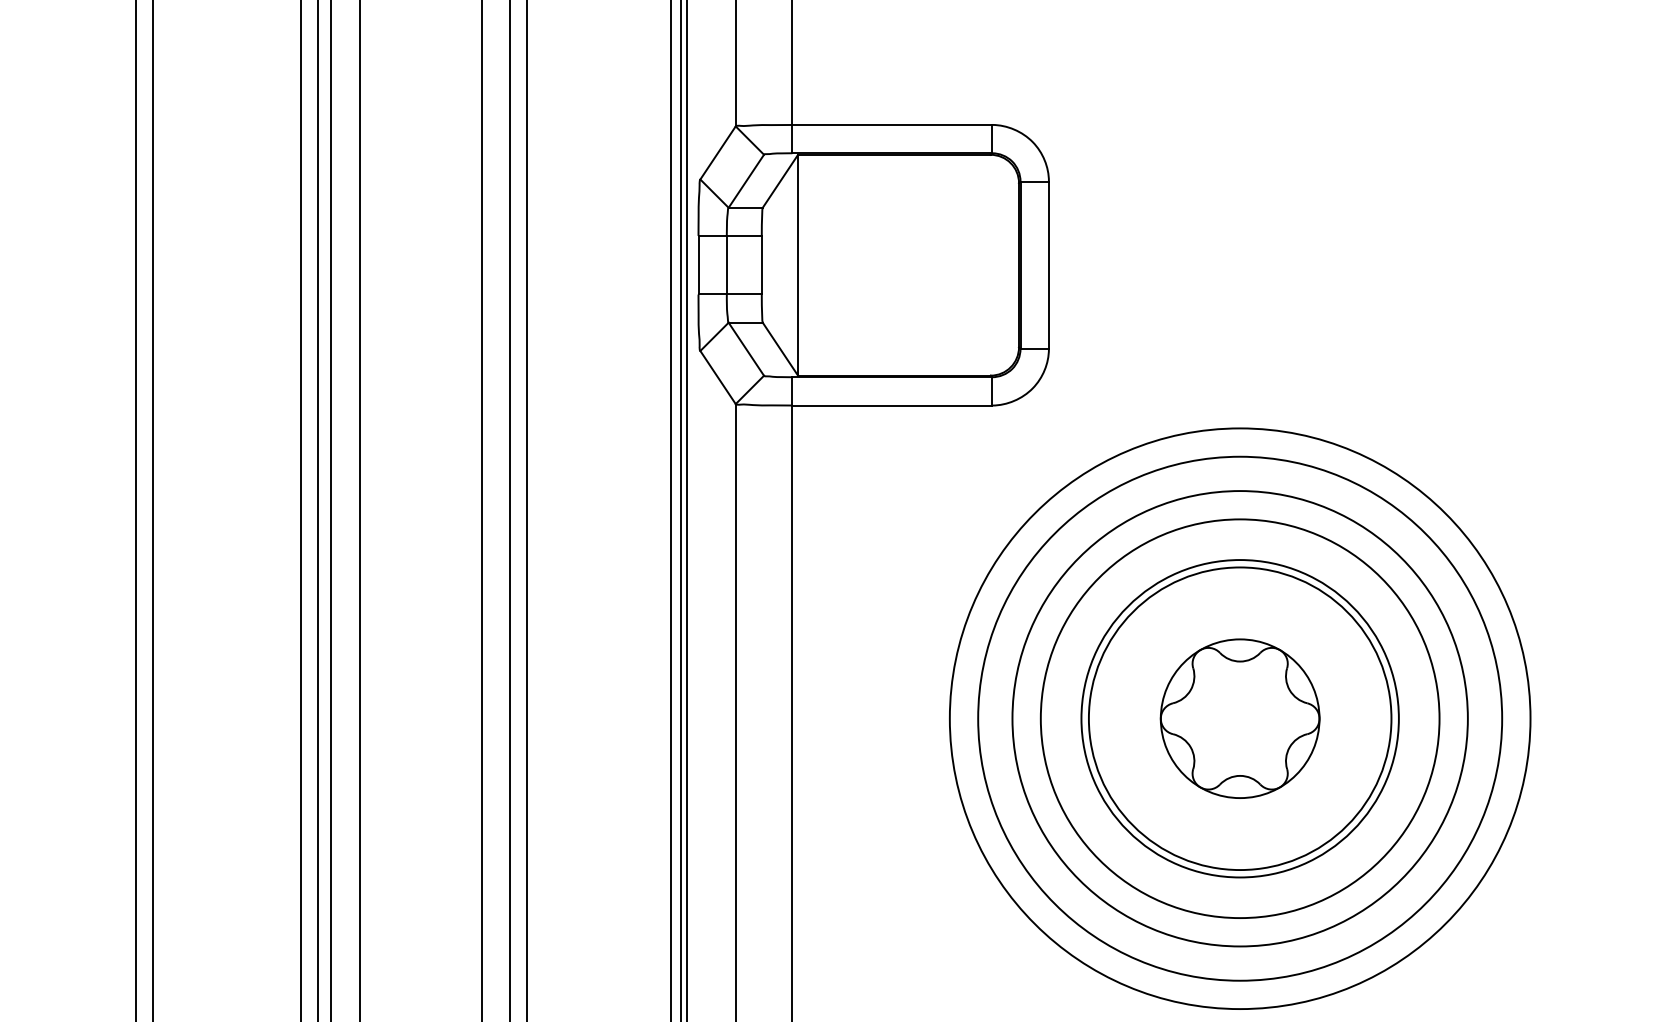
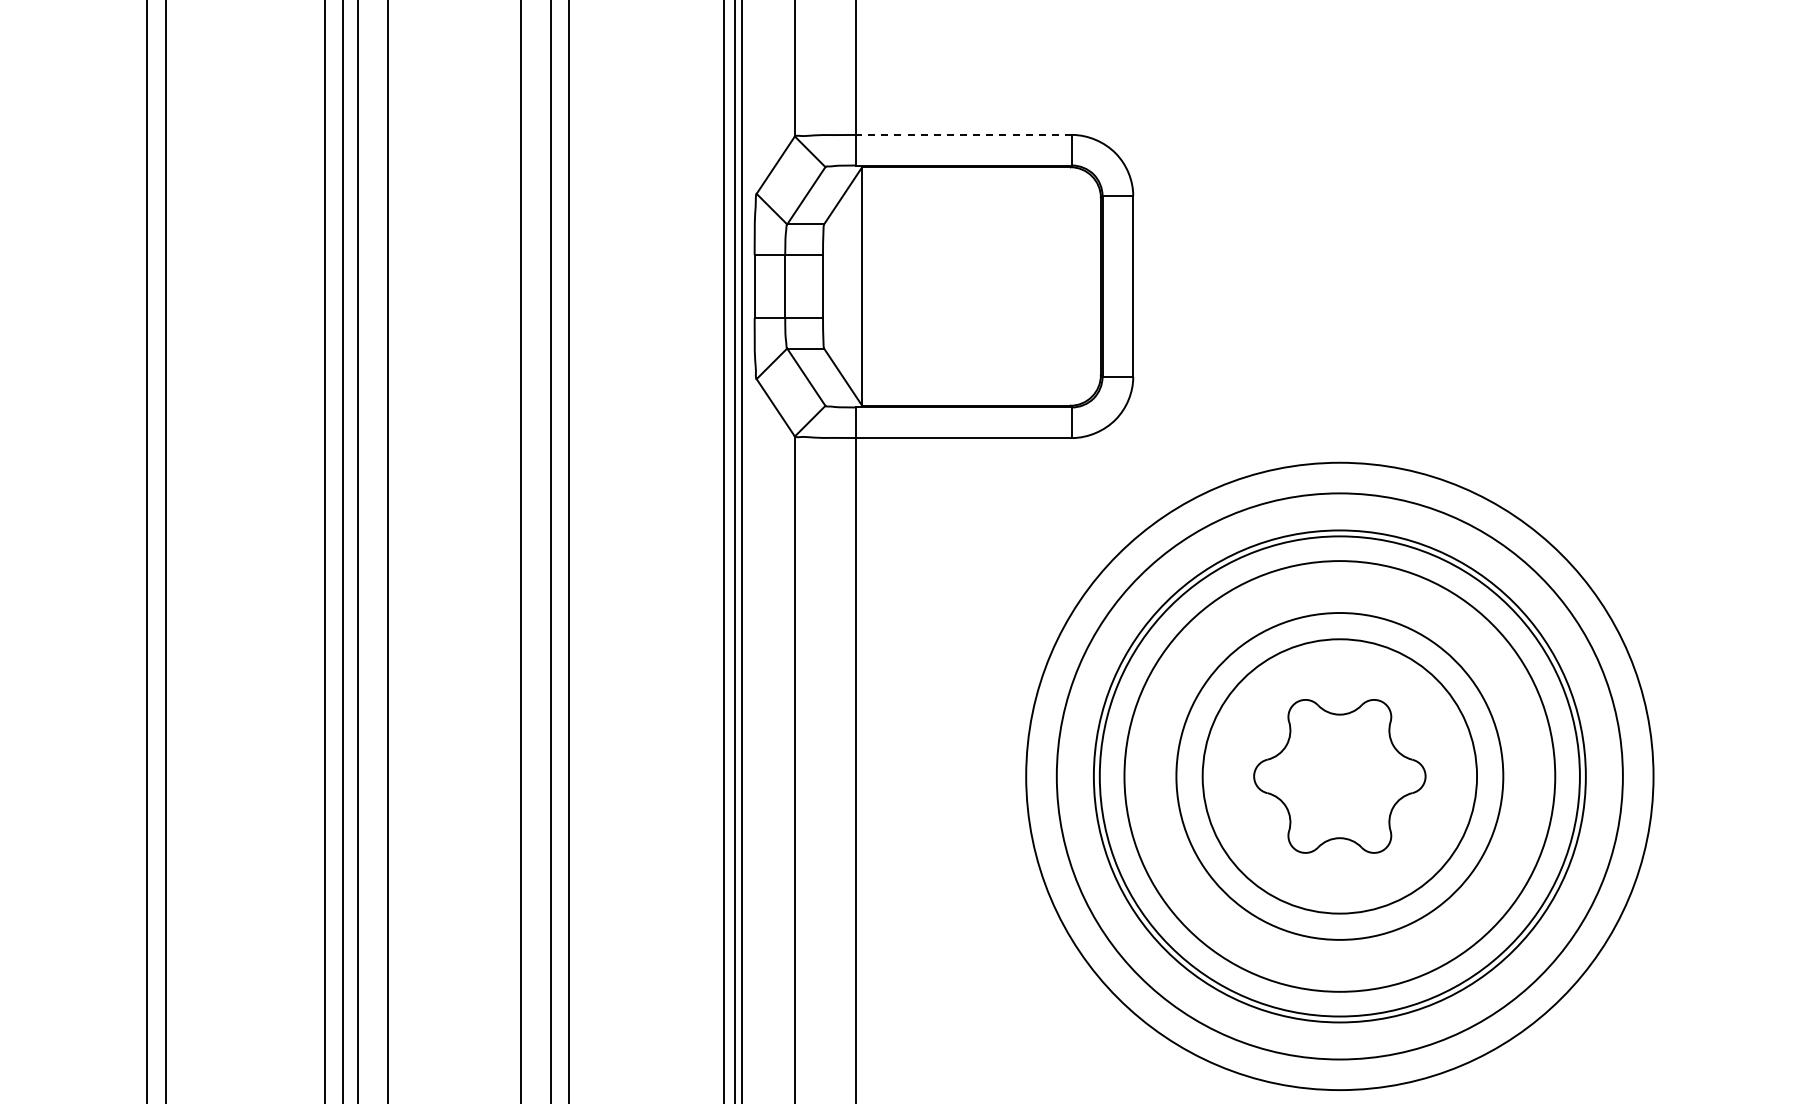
line: (892, 124) -> (964, 134), solid -> dashed
circle: (1239, 717) -> (1339, 775), size x1.4
circle: (1239, 718) -> (1339, 776), size x1.6

